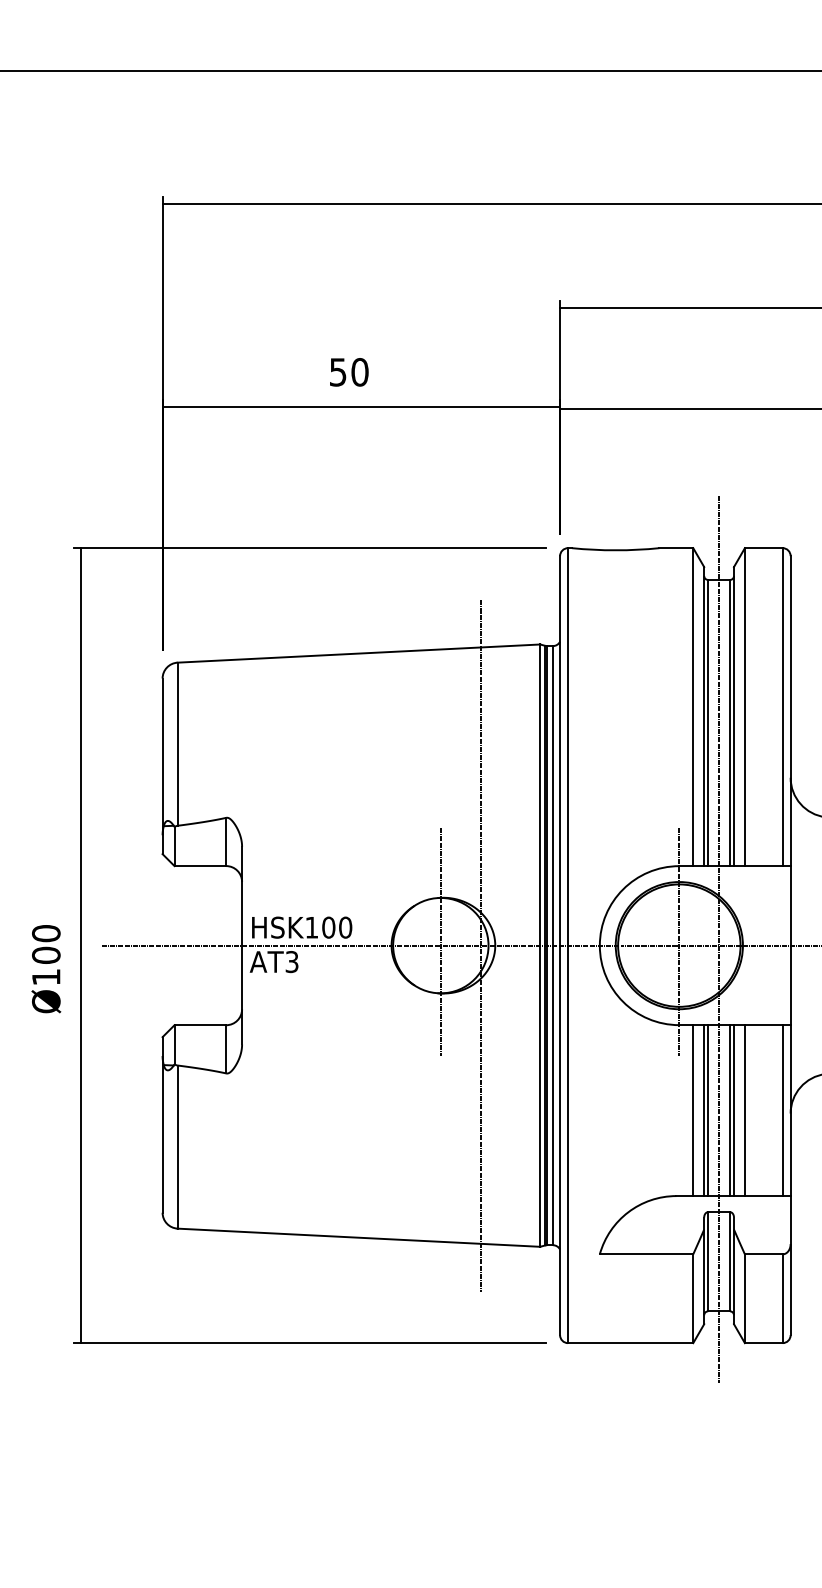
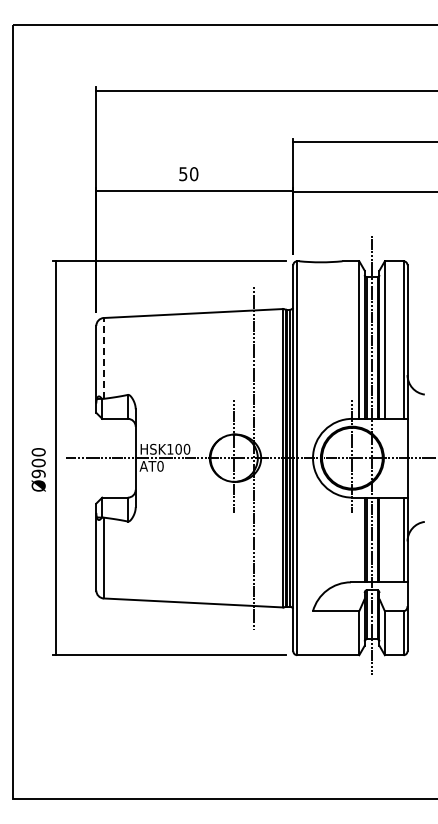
line: (177, 742) -> (103, 357), solid -> dashed
text: (292, 962) -> (160, 466), AT3 -> AT0
text: (45, 976) -> (38, 473), Ø100 -> Ø900
line: (693, 1109) -> (359, 539), removed
line: (744, 1109) -> (384, 539), removed

